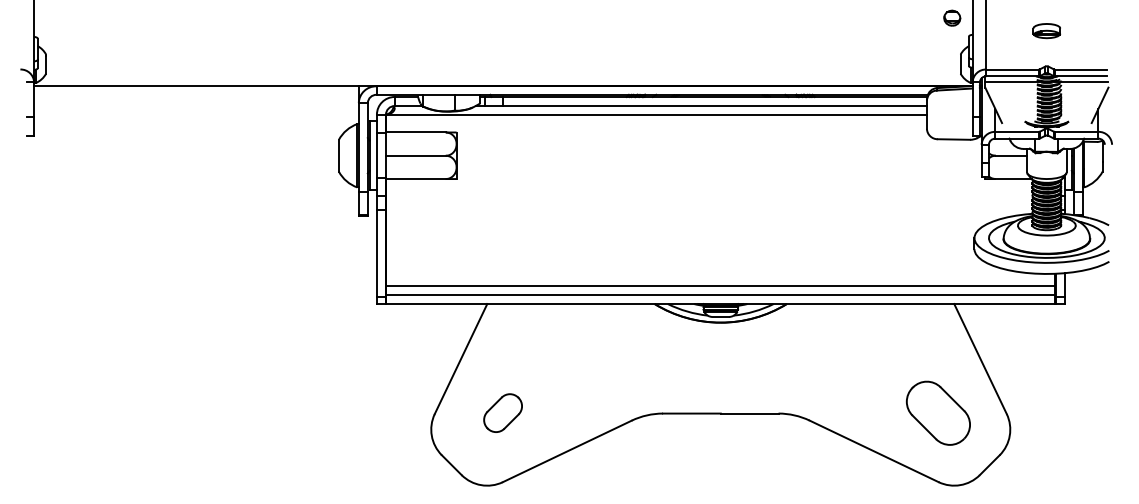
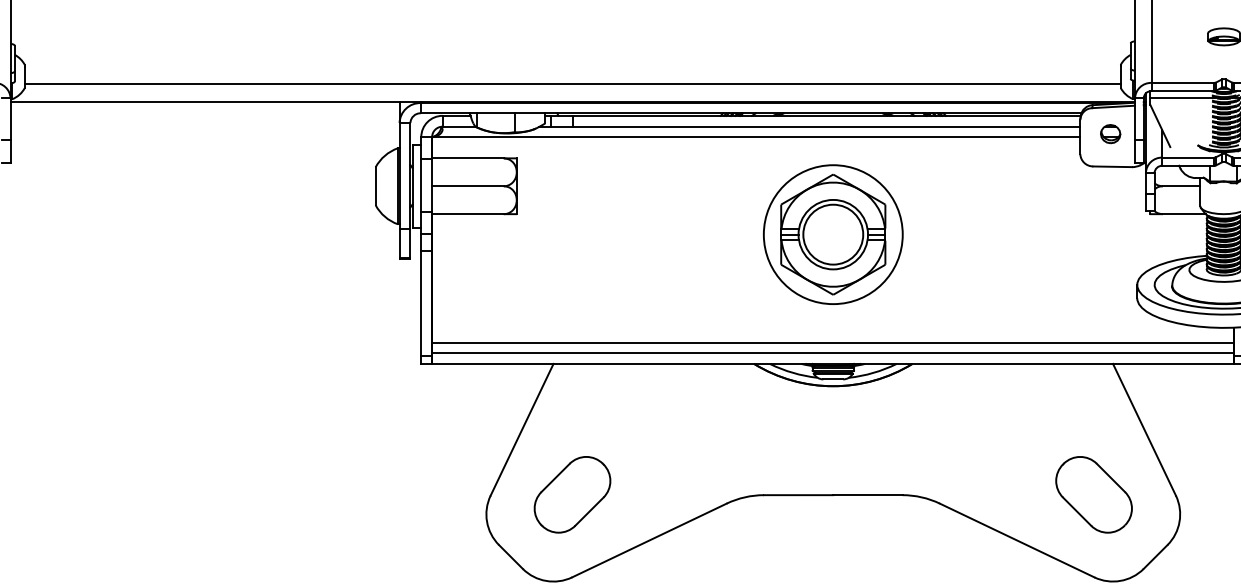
part: (952, 17) -> (1110, 133), moved
line: (503, 70) -> (572, 84), added
part: (720, 195) -> (832, 233), added
part: (502, 412) -> (571, 493), size x1.67

